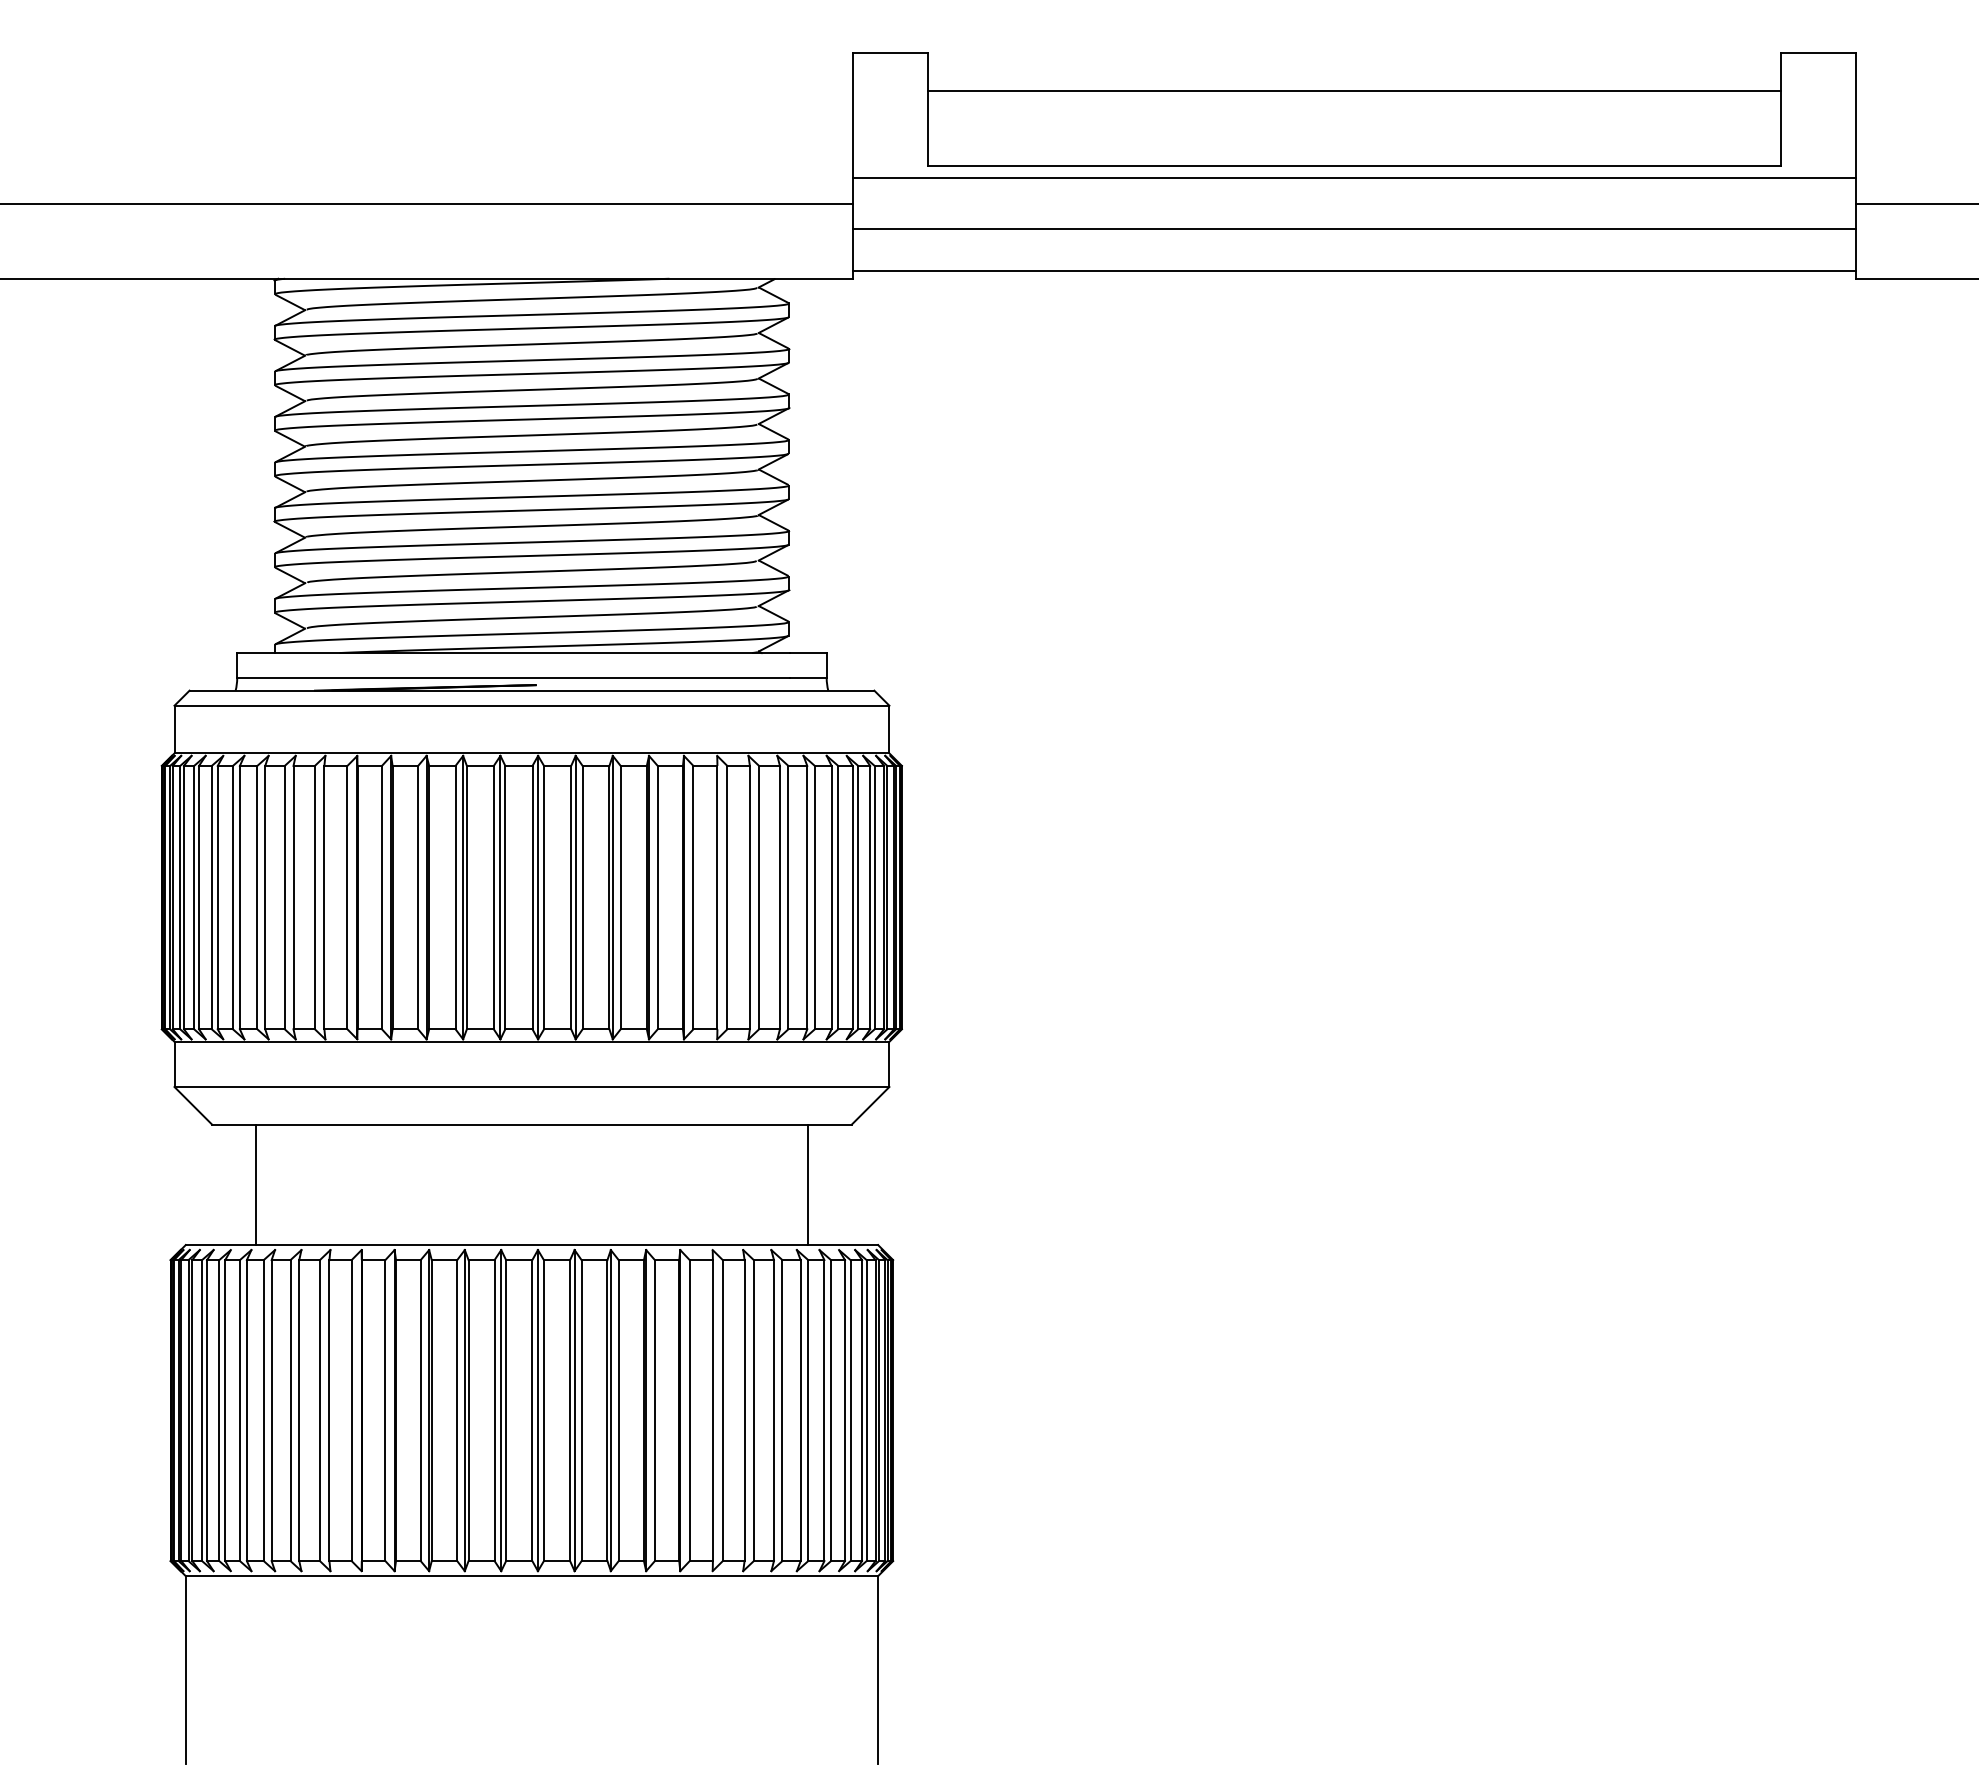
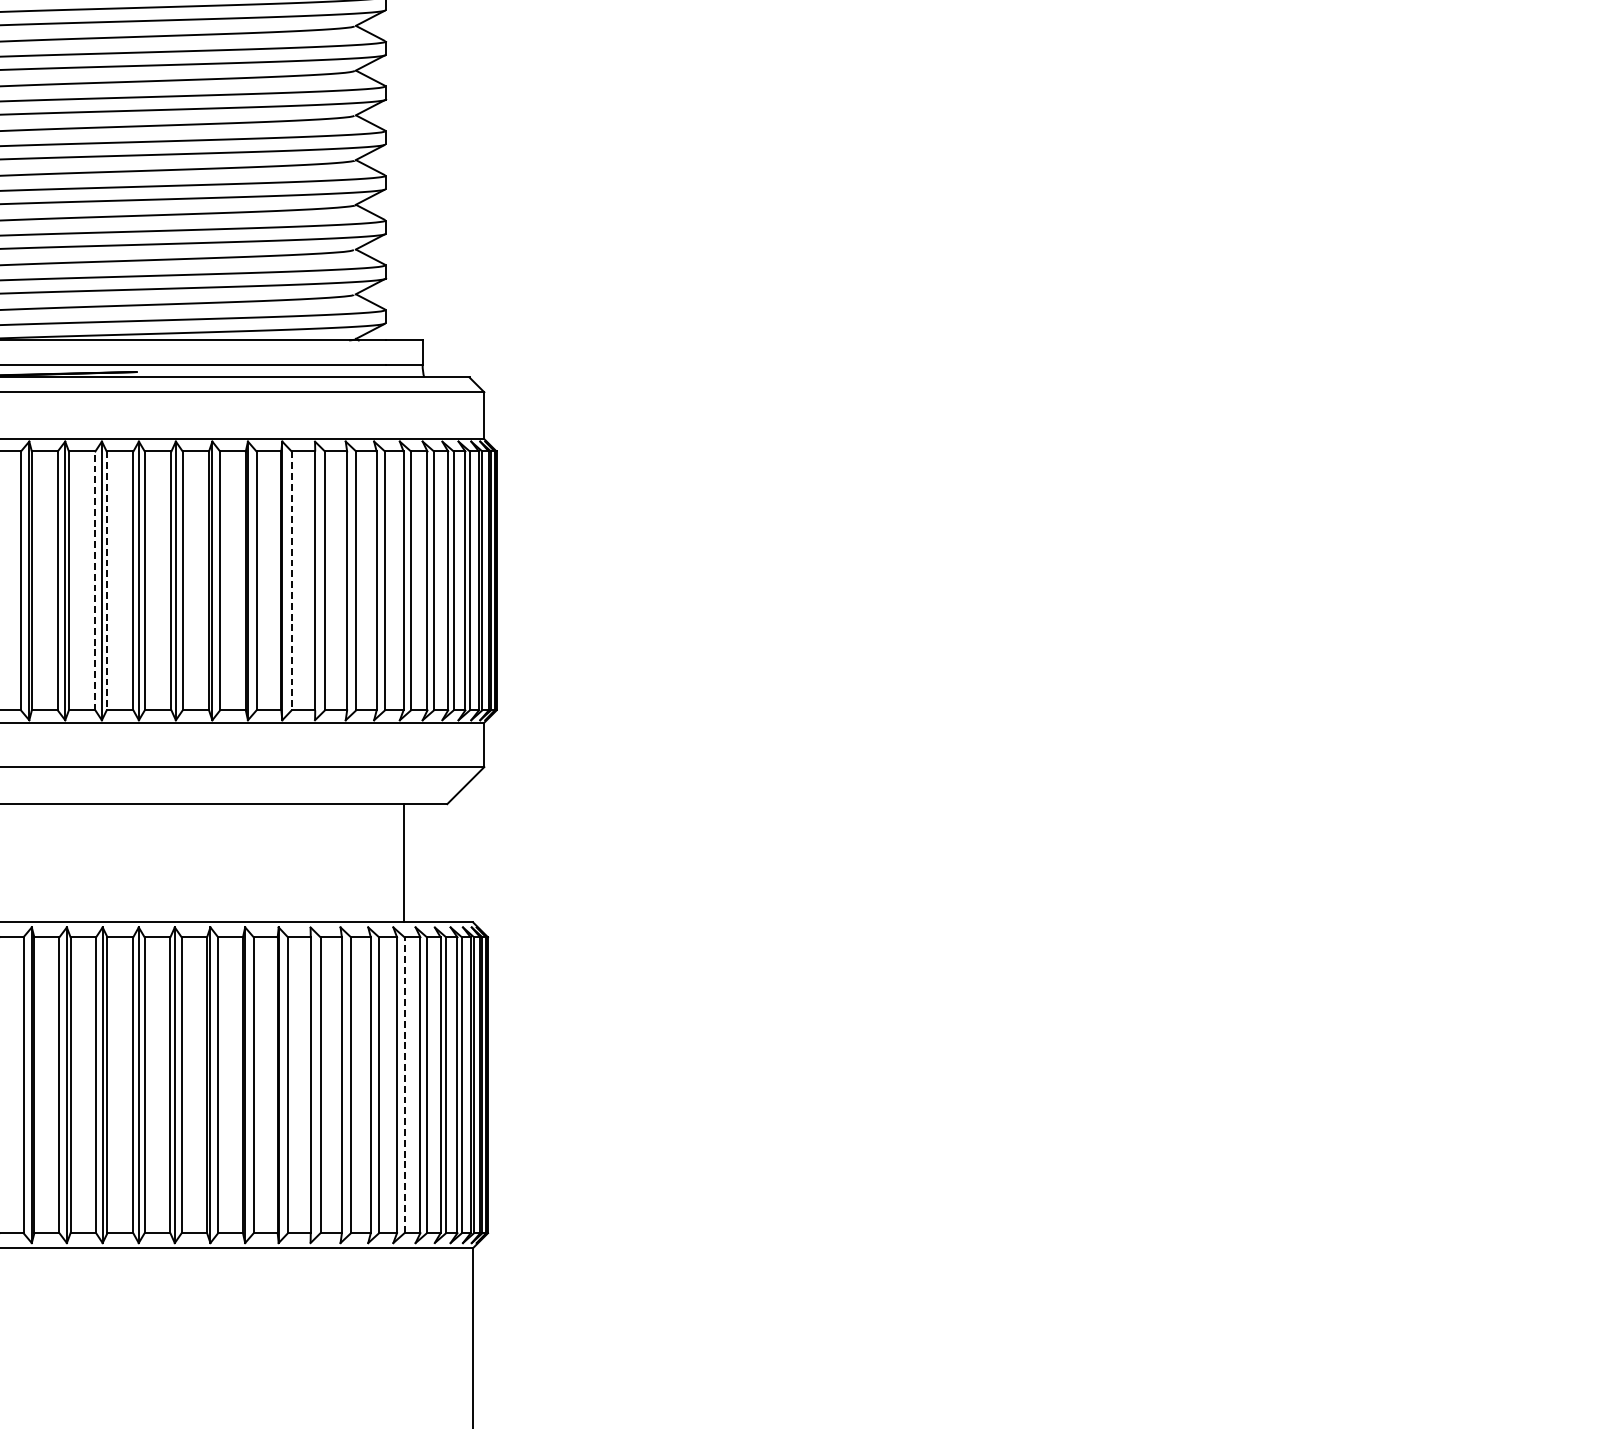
line: (493, 897) -> (95, 580), solid -> dashed
line: (505, 897) -> (106, 580), solid -> dashed
line: (693, 897) -> (291, 580), solid -> dashed
line: (808, 1410) -> (404, 1085), solid -> dashed

